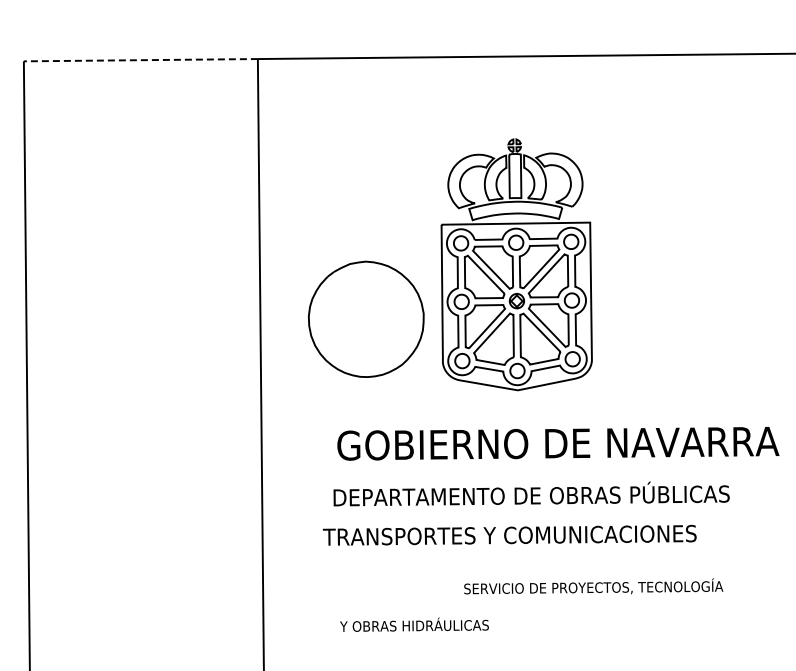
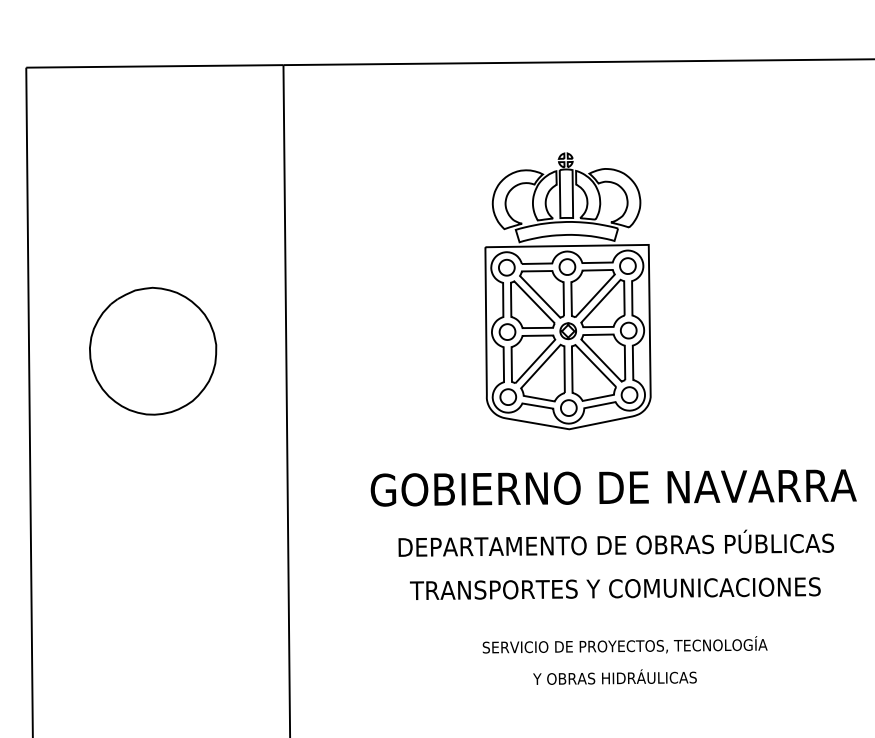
line: (140, 60) -> (154, 66), dashed -> solid
part: (365, 318) -> (152, 350), moved
text: (531, 493) -> (616, 542), moved
text: (509, 534) -> (615, 587), moved
text: (593, 586) -> (624, 644), moved
text: (414, 624) -> (615, 676), moved

